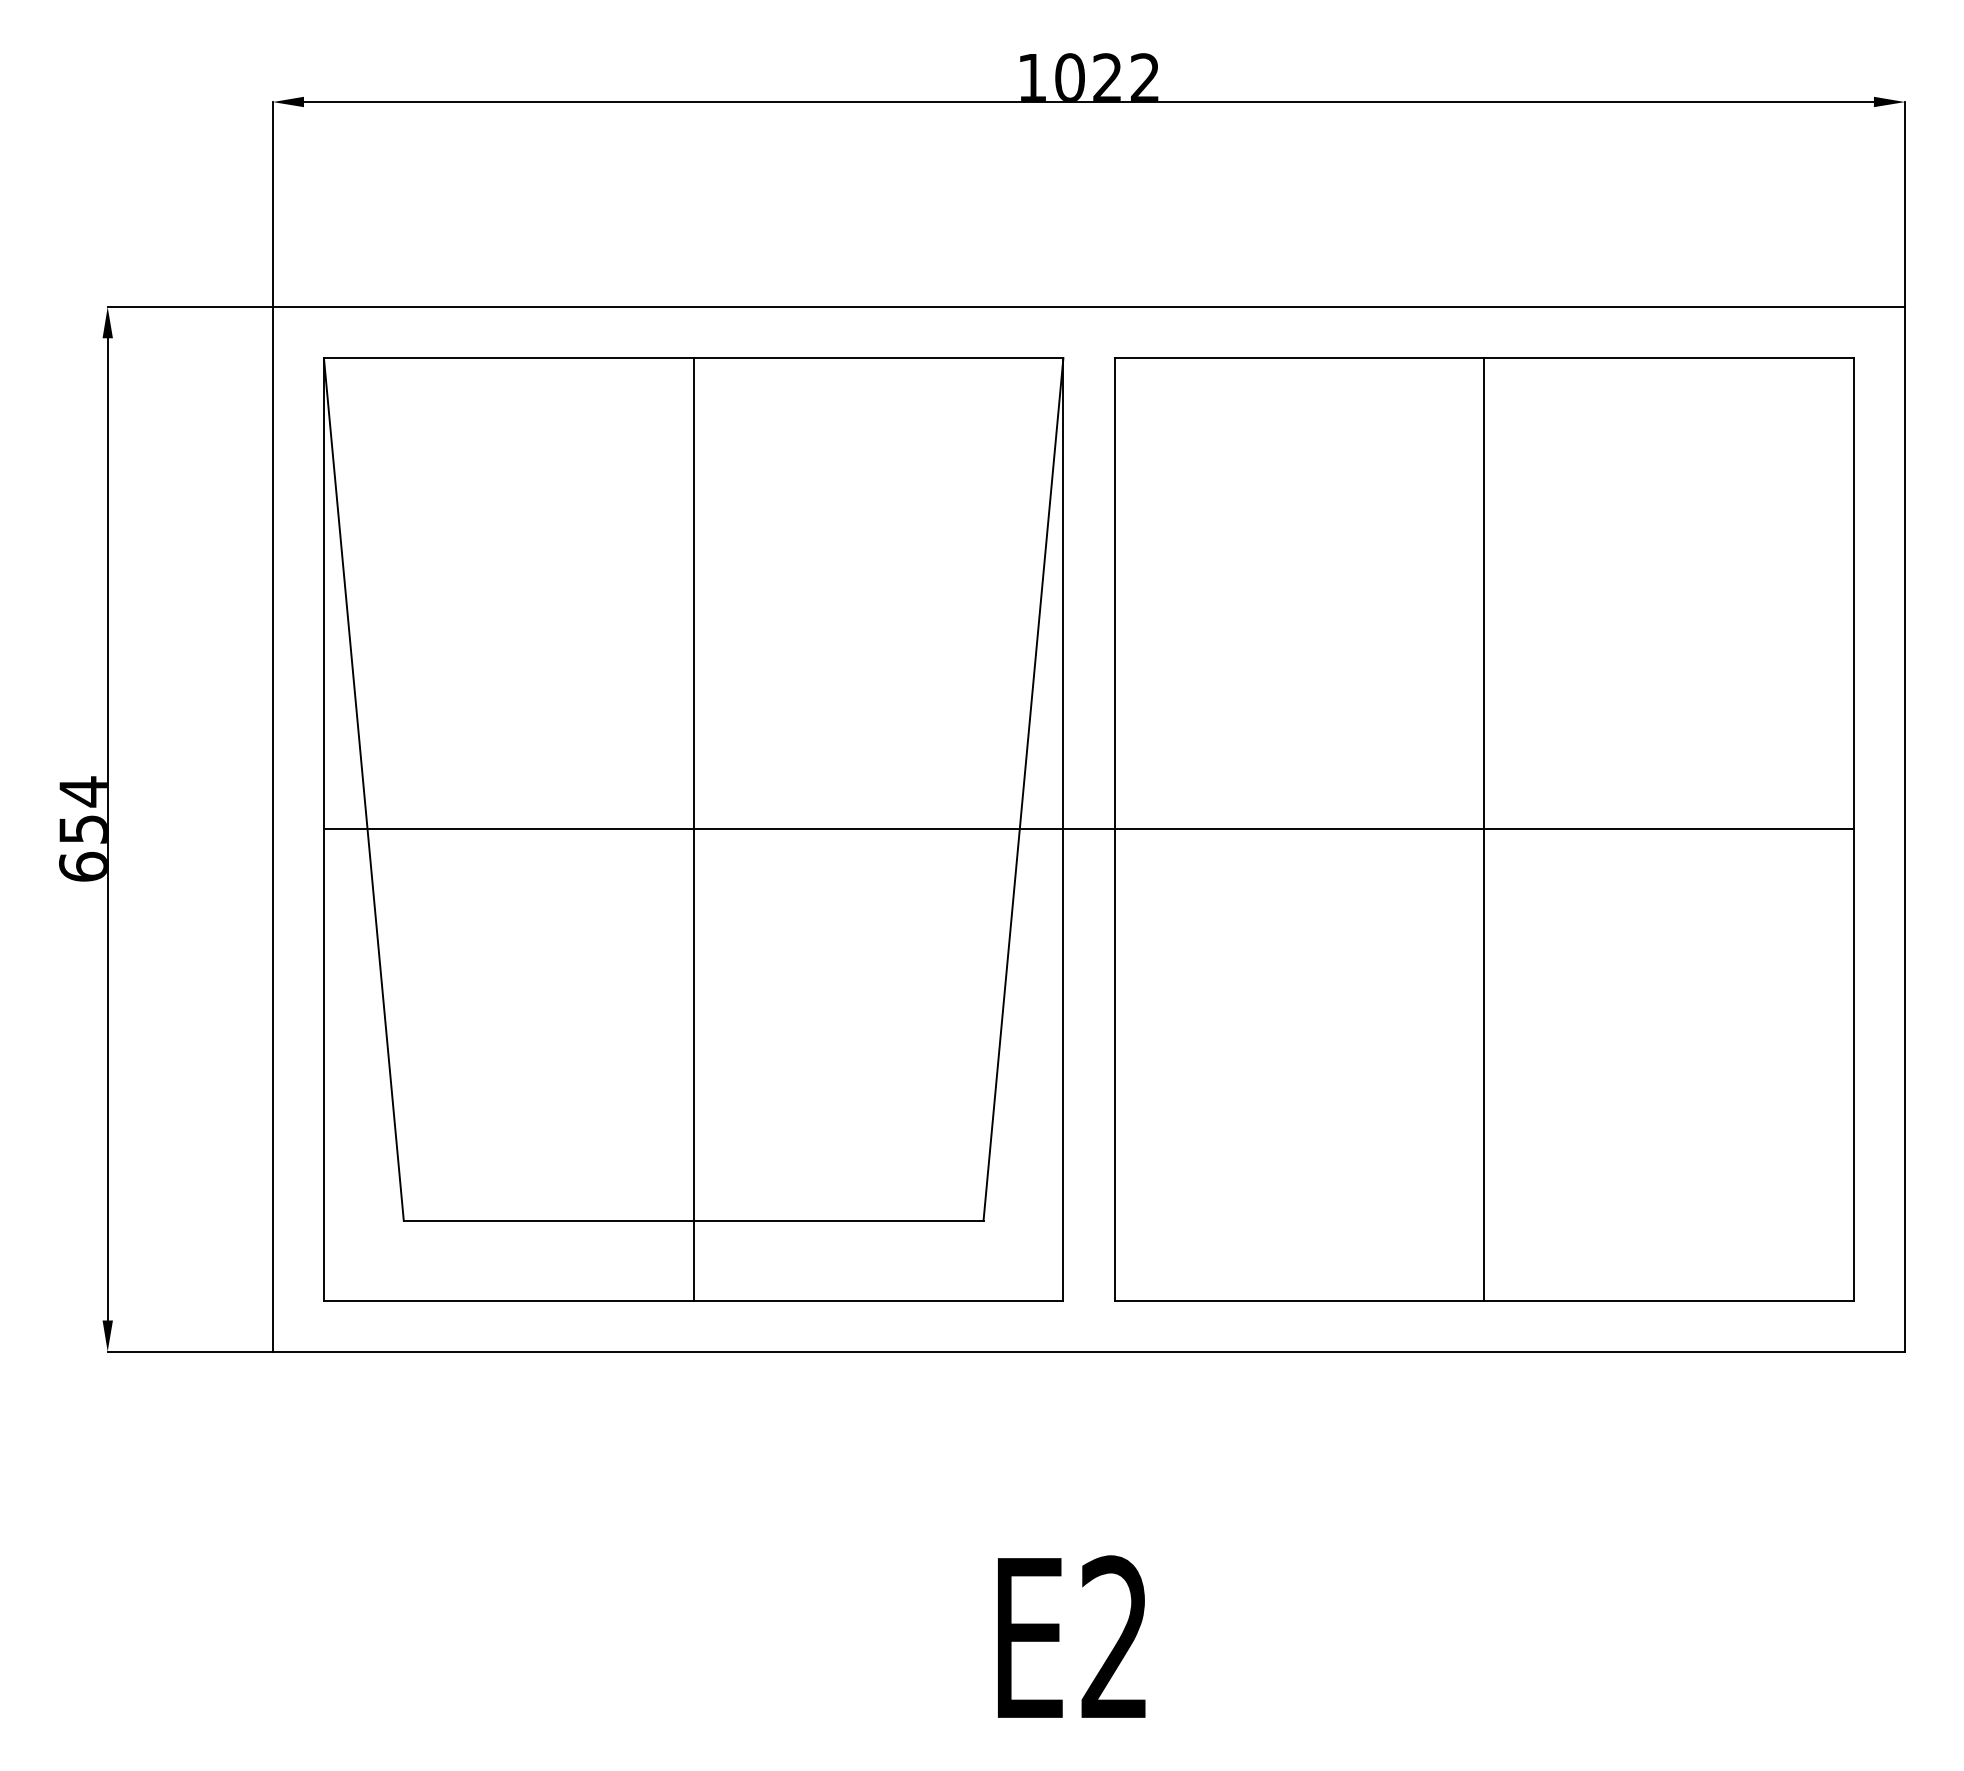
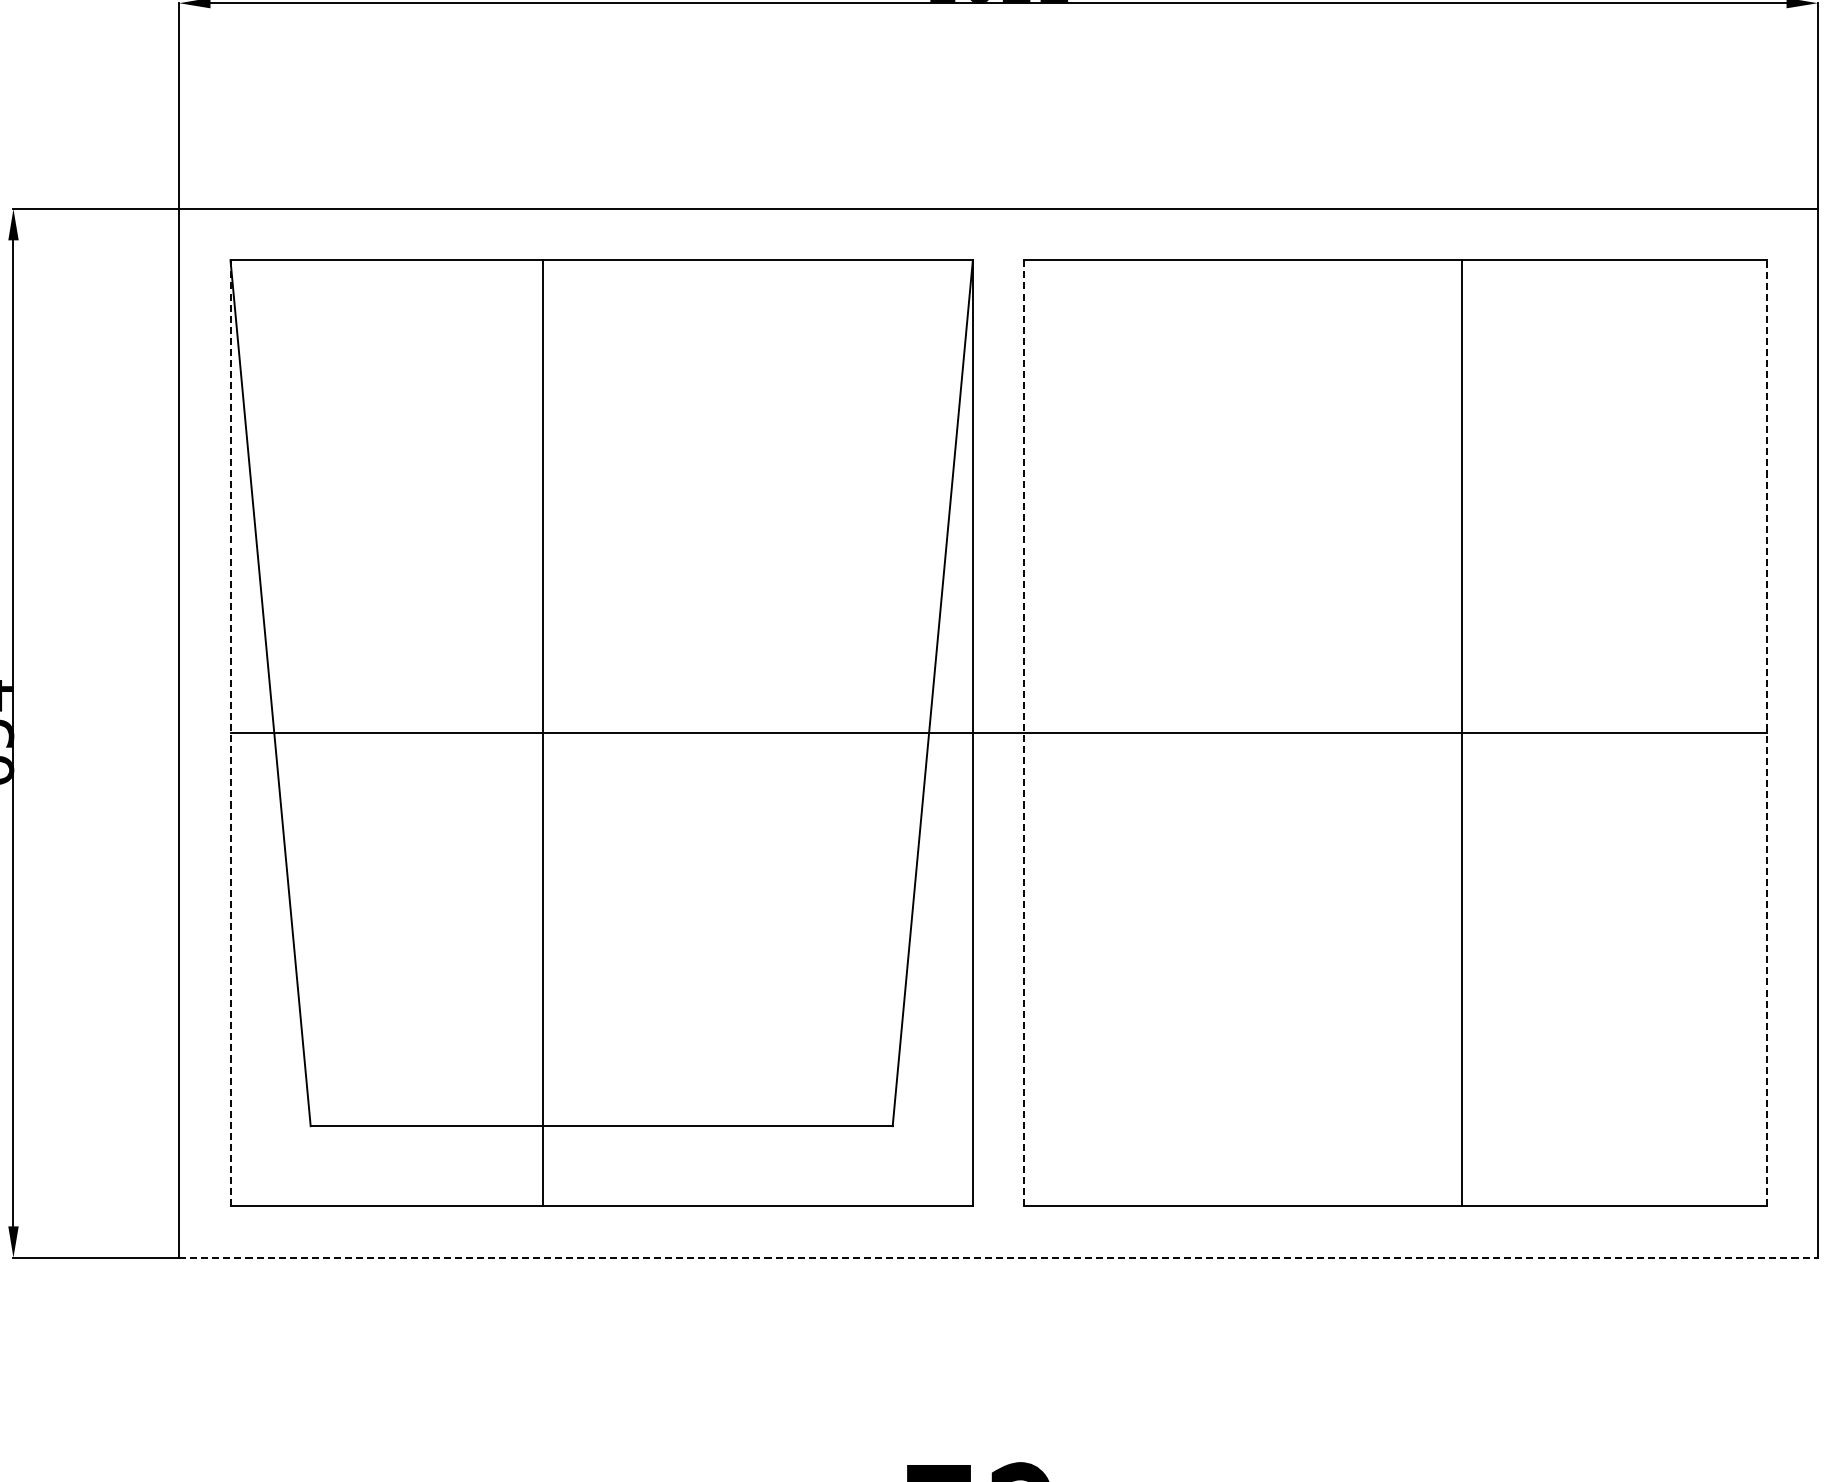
line: (1853, 828) -> (1766, 732), solid -> dashed
line: (323, 829) -> (230, 733), solid -> dashed
line: (693, 829) -> (543, 733), moved
line: (1114, 829) -> (1024, 733), solid -> dashed
line: (1484, 829) -> (1461, 733), moved
line: (1089, 1351) -> (999, 1257), solid -> dashed

